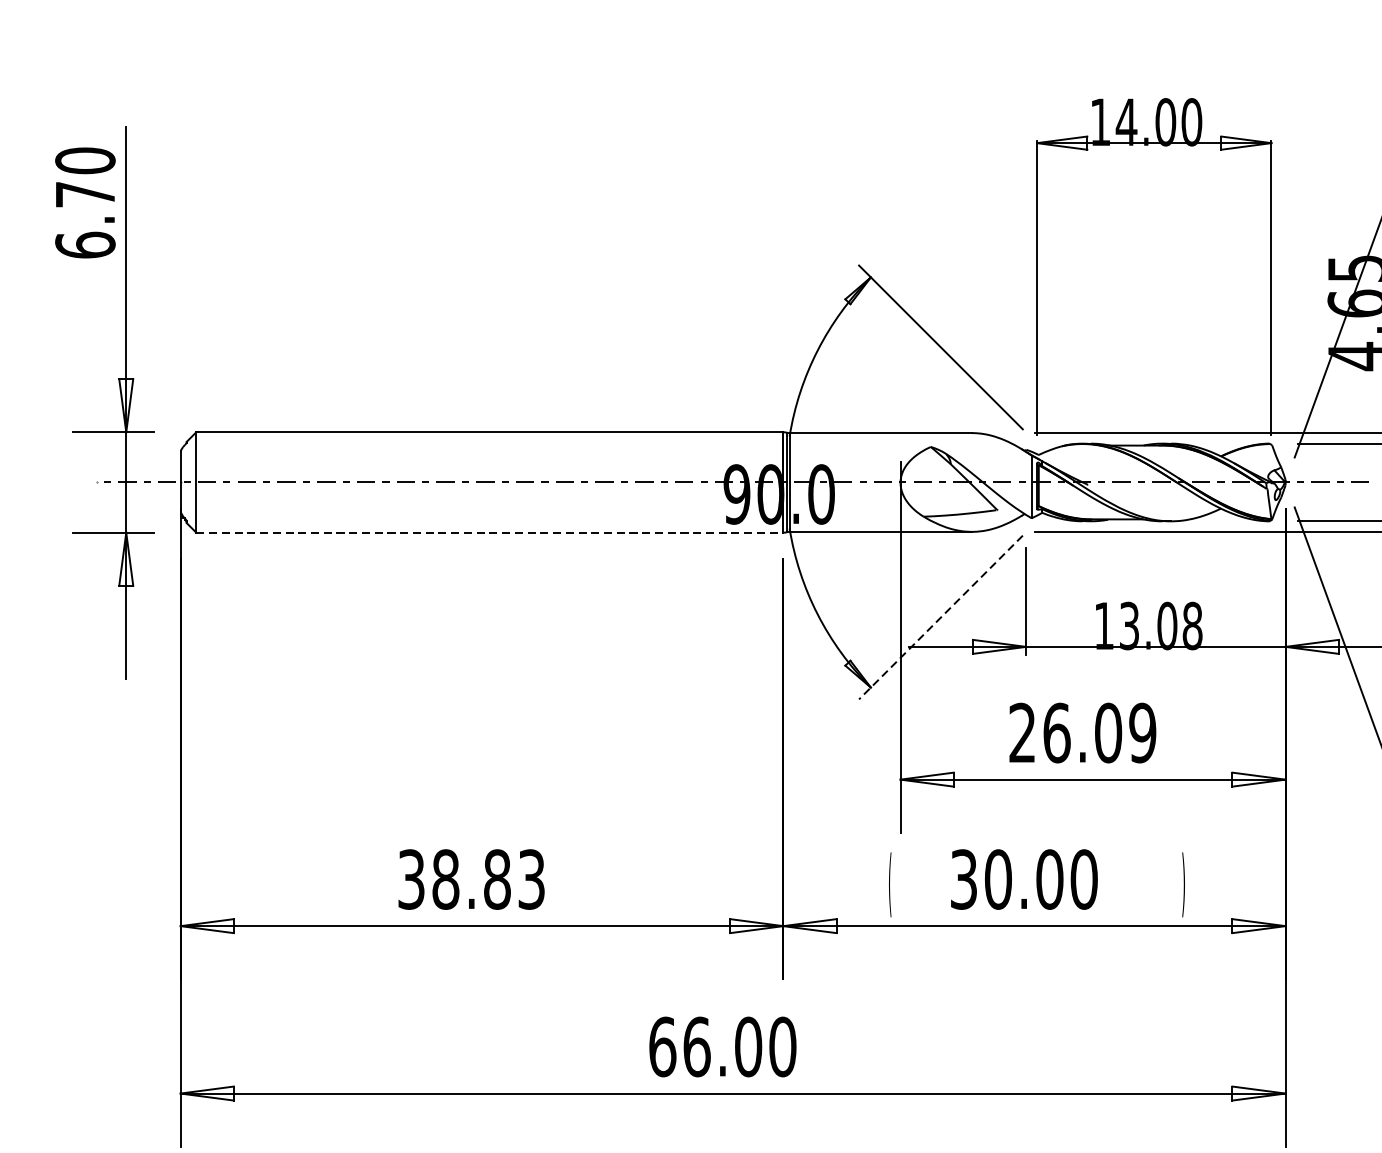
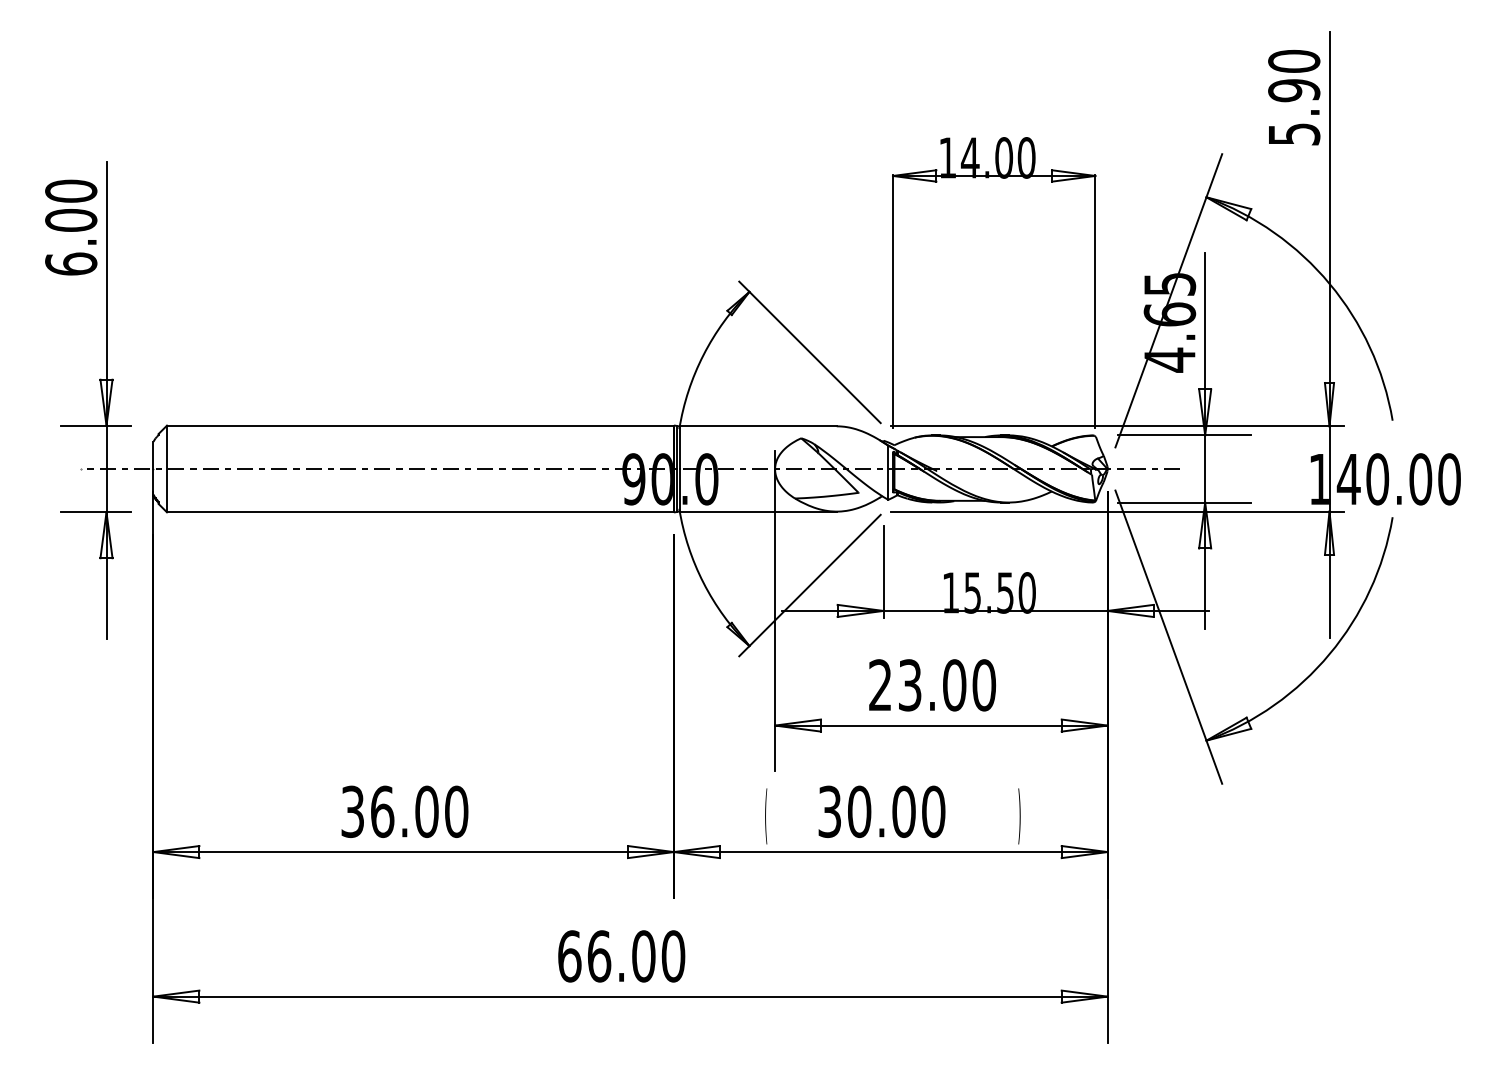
text: (85, 193) -> (71, 219), 6.70 -> 6.00
line: (489, 532) -> (420, 512), dashed -> solid
line: (940, 617) -> (809, 585), dashed -> solid
text: (1161, 625) -> (1000, 592), 13.08 -> 15.50
text: (1100, 733) -> (947, 685), 26.09 -> 23.00
text: (488, 879) -> (419, 811), 38.83 -> 36.00

